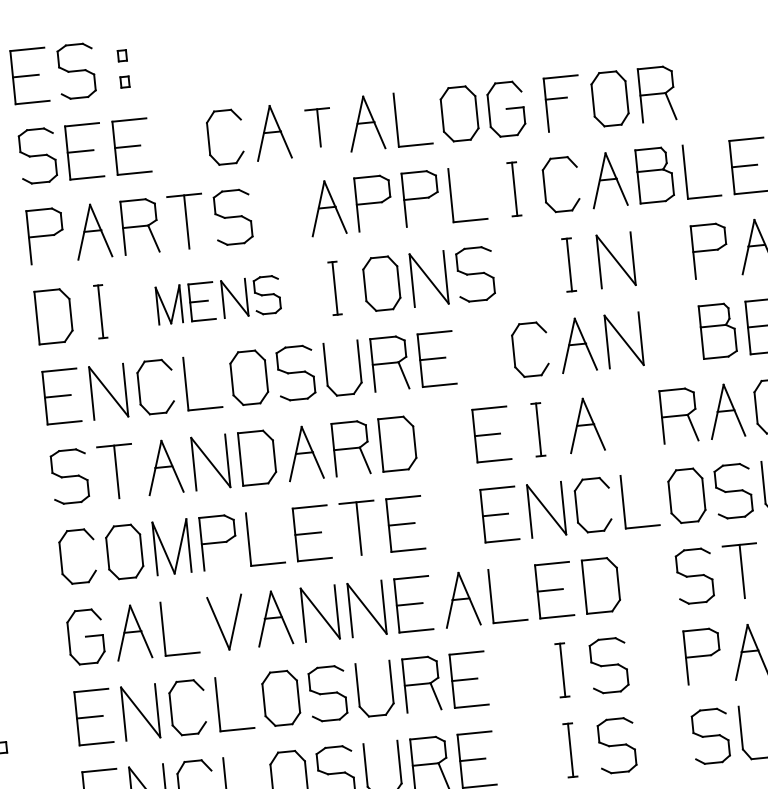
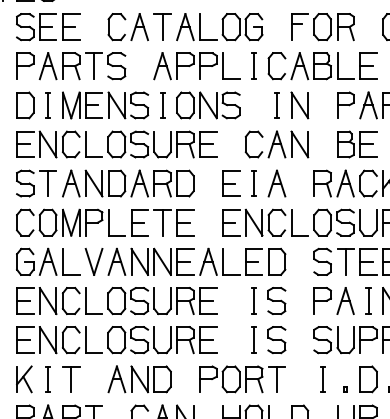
part: (609, 99) -> (322, 27), moved
part: (318, 126) -> (162, 26), size x1.43
part: (218, 300) -> (105, 105), size x1.43

